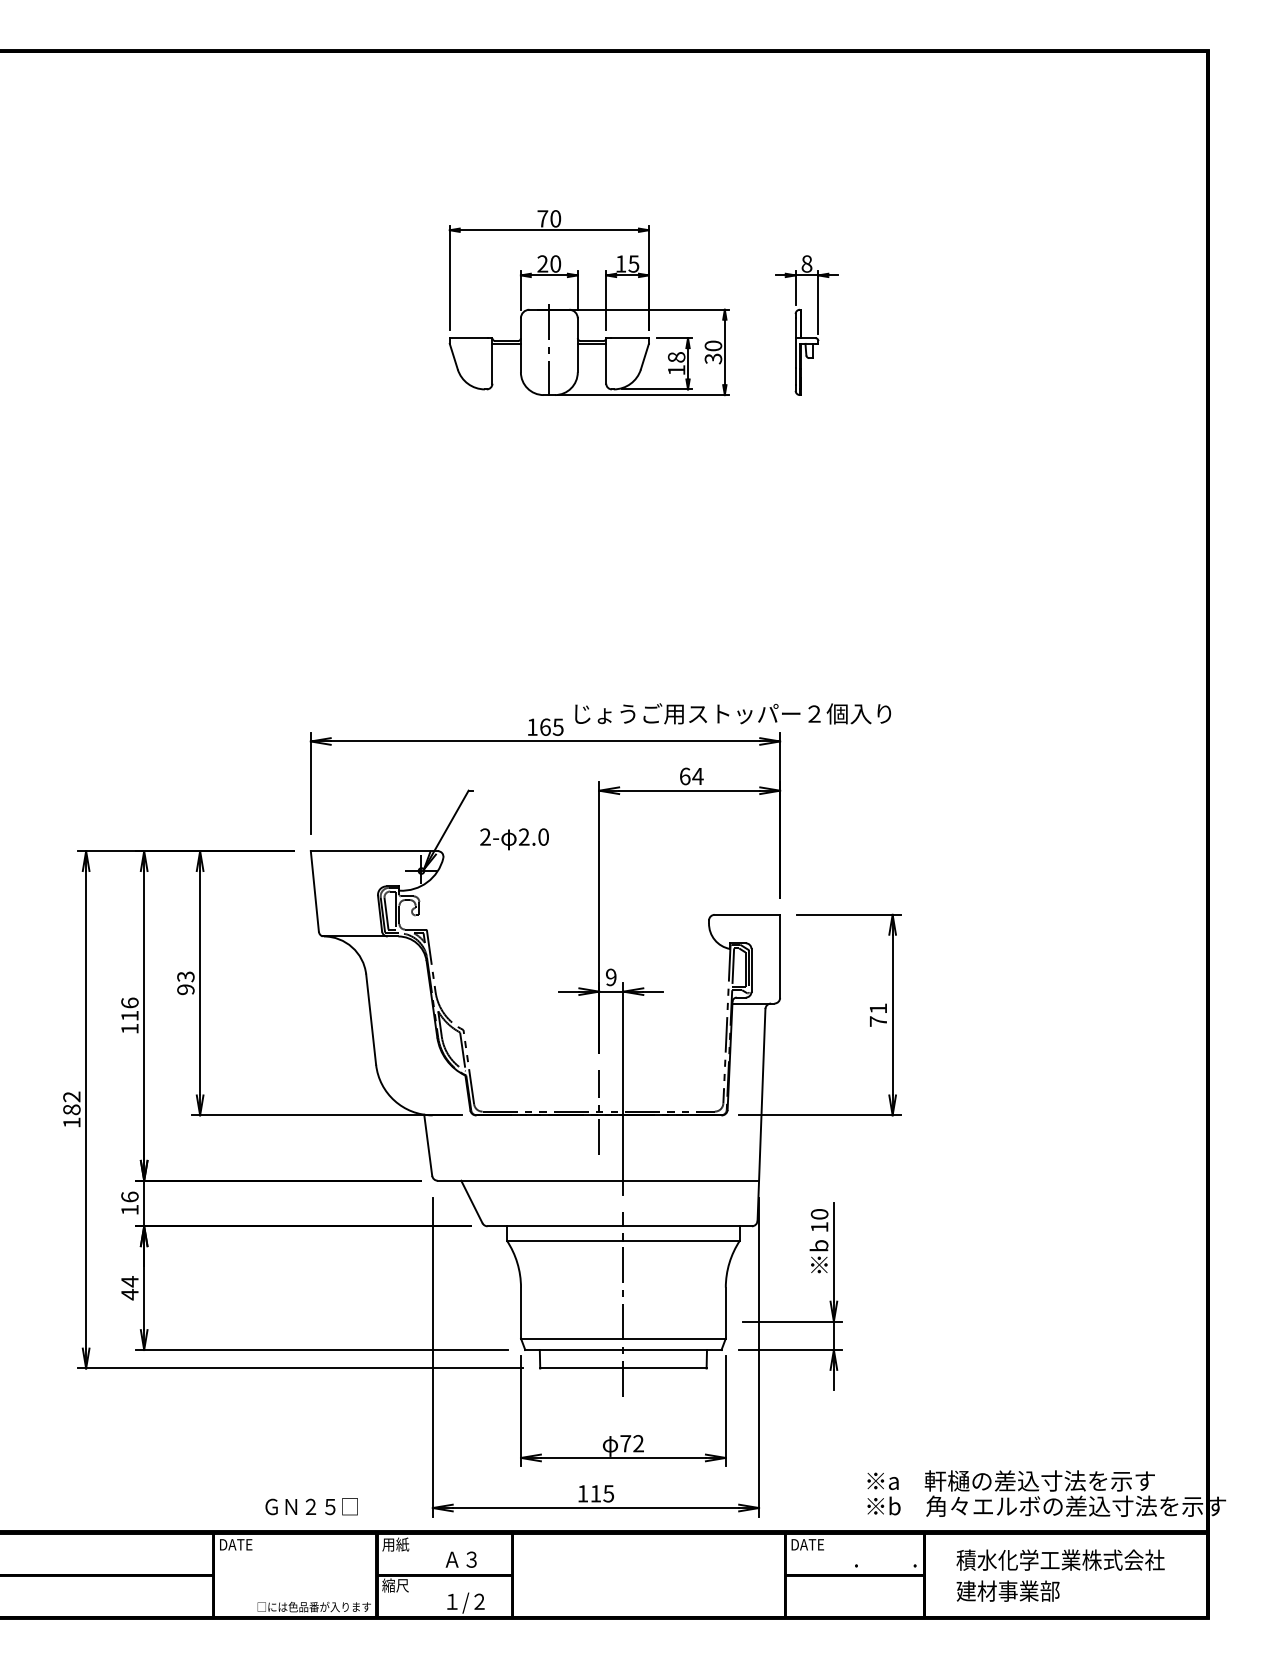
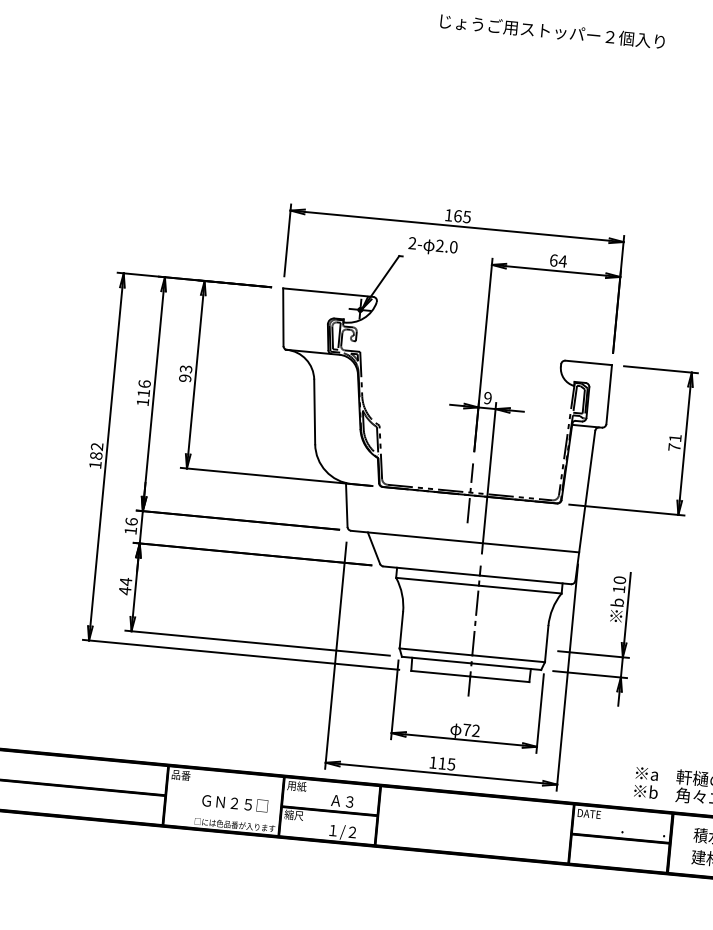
text: (732, 713) -> (552, 31), moved
text: (514, 839) -> (432, 246), moved
text: (311, 1506) -> (235, 803), moved
text: (235, 1544) -> (183, 775), DATE -> 品番

